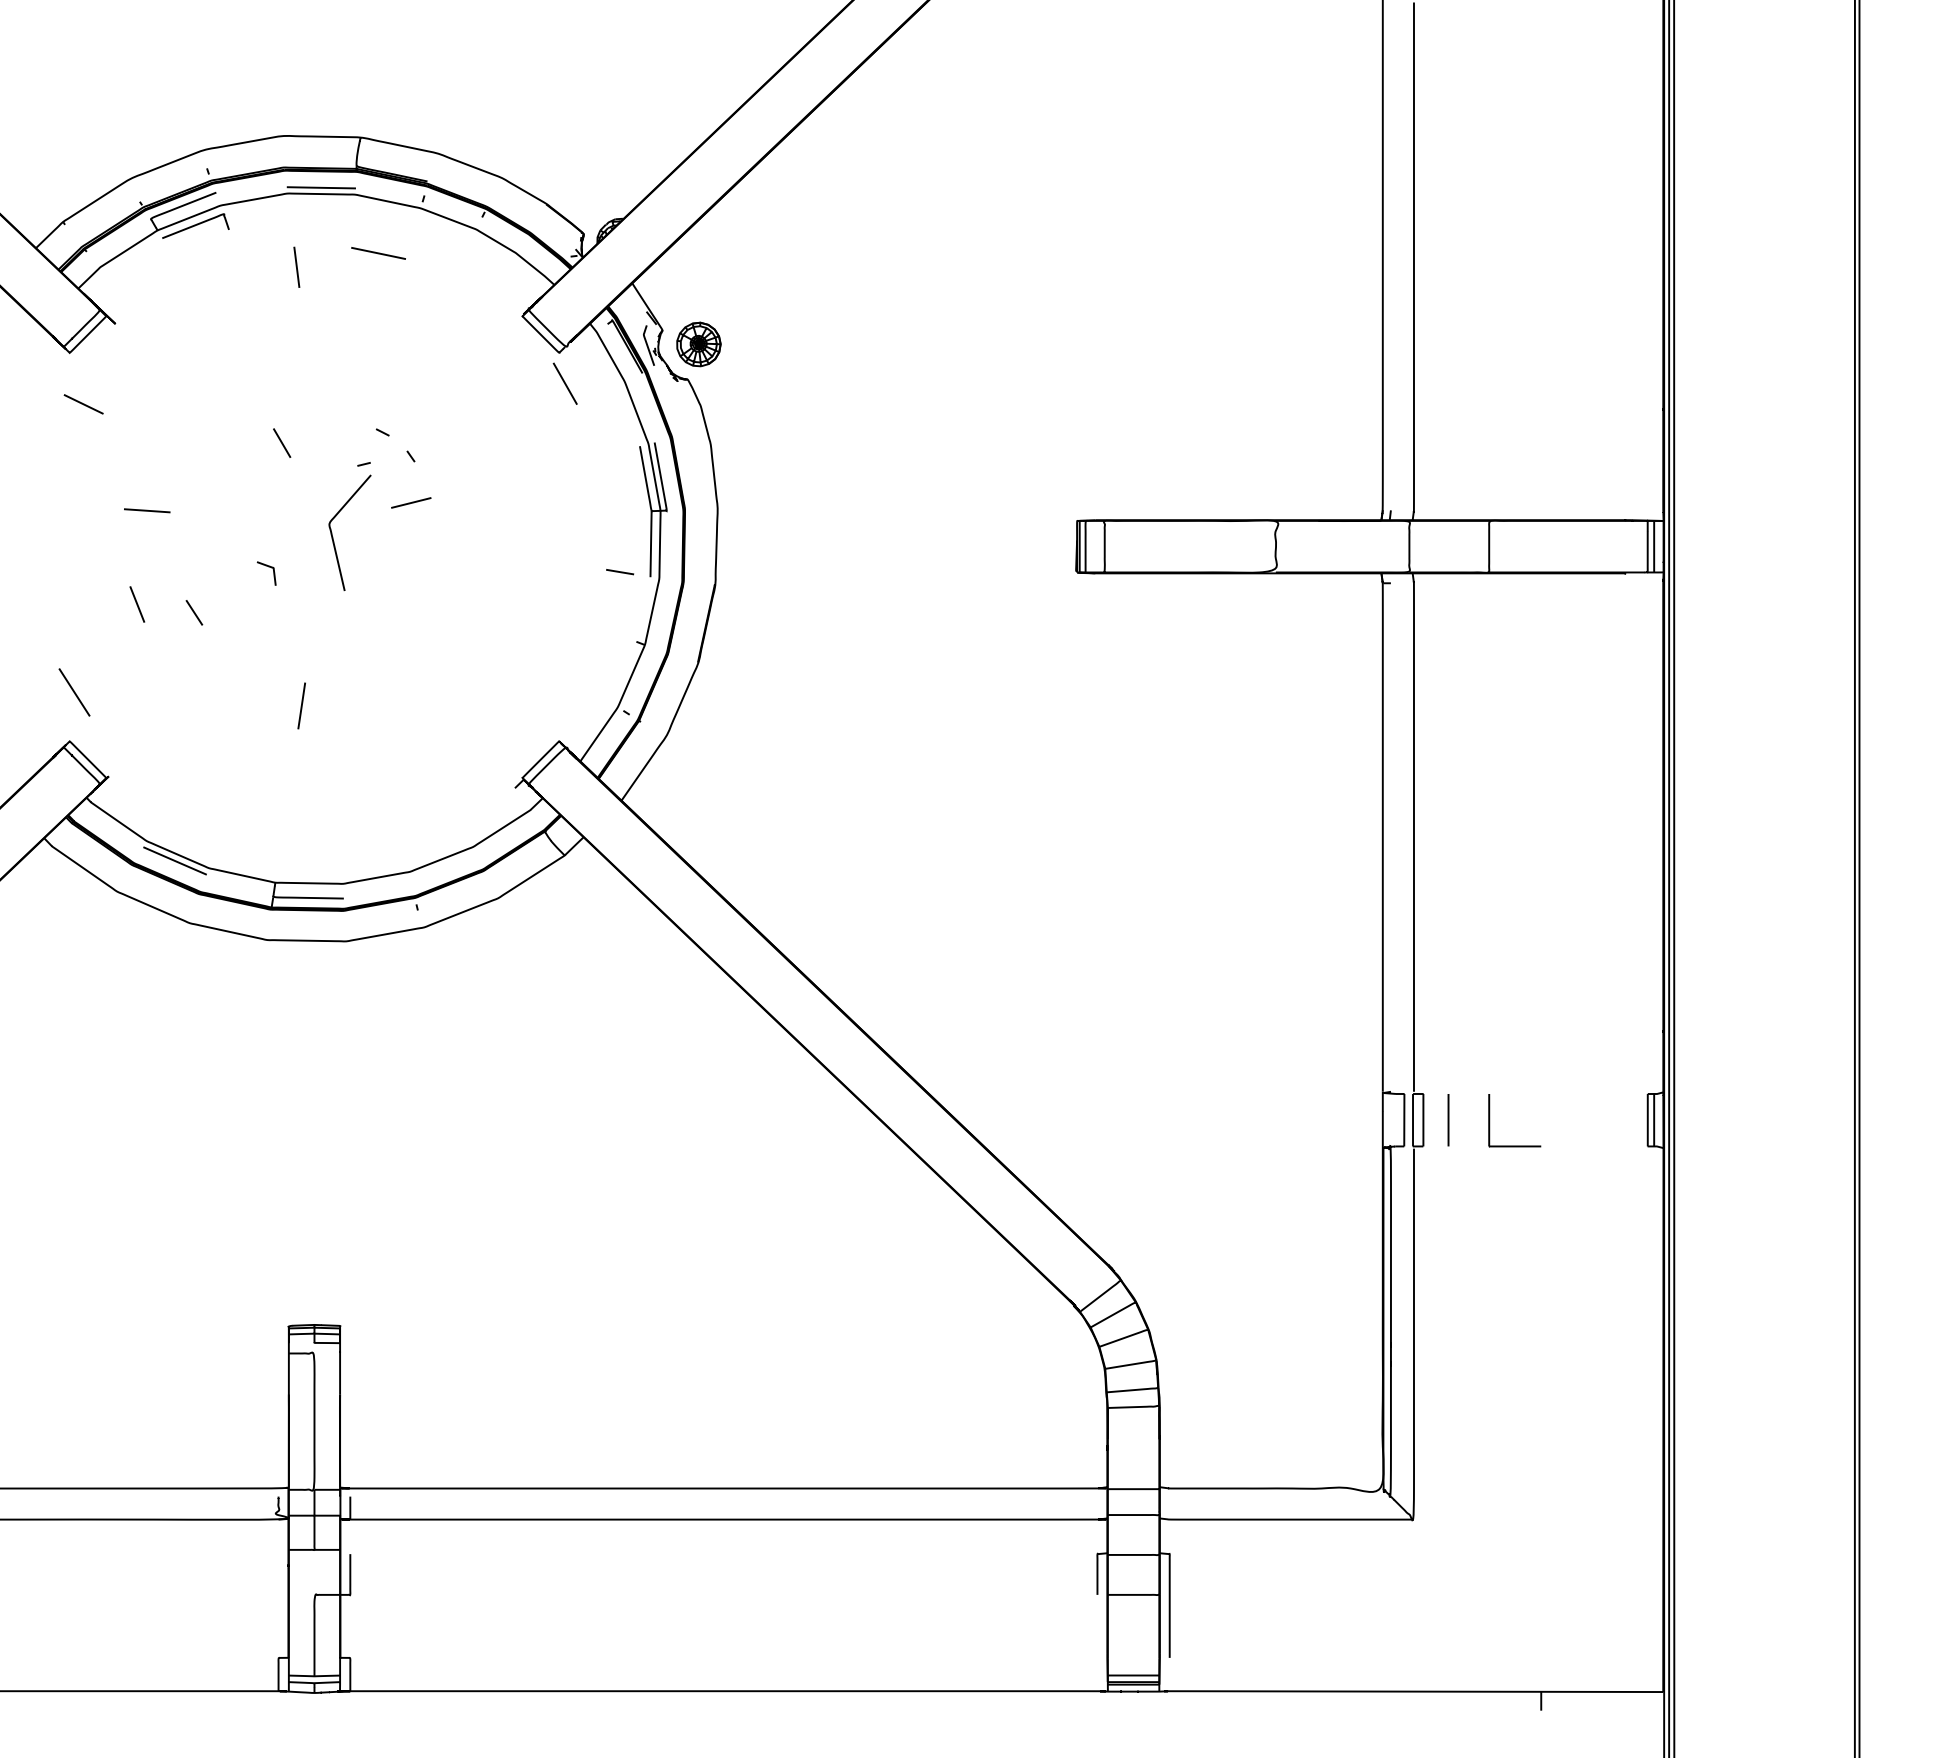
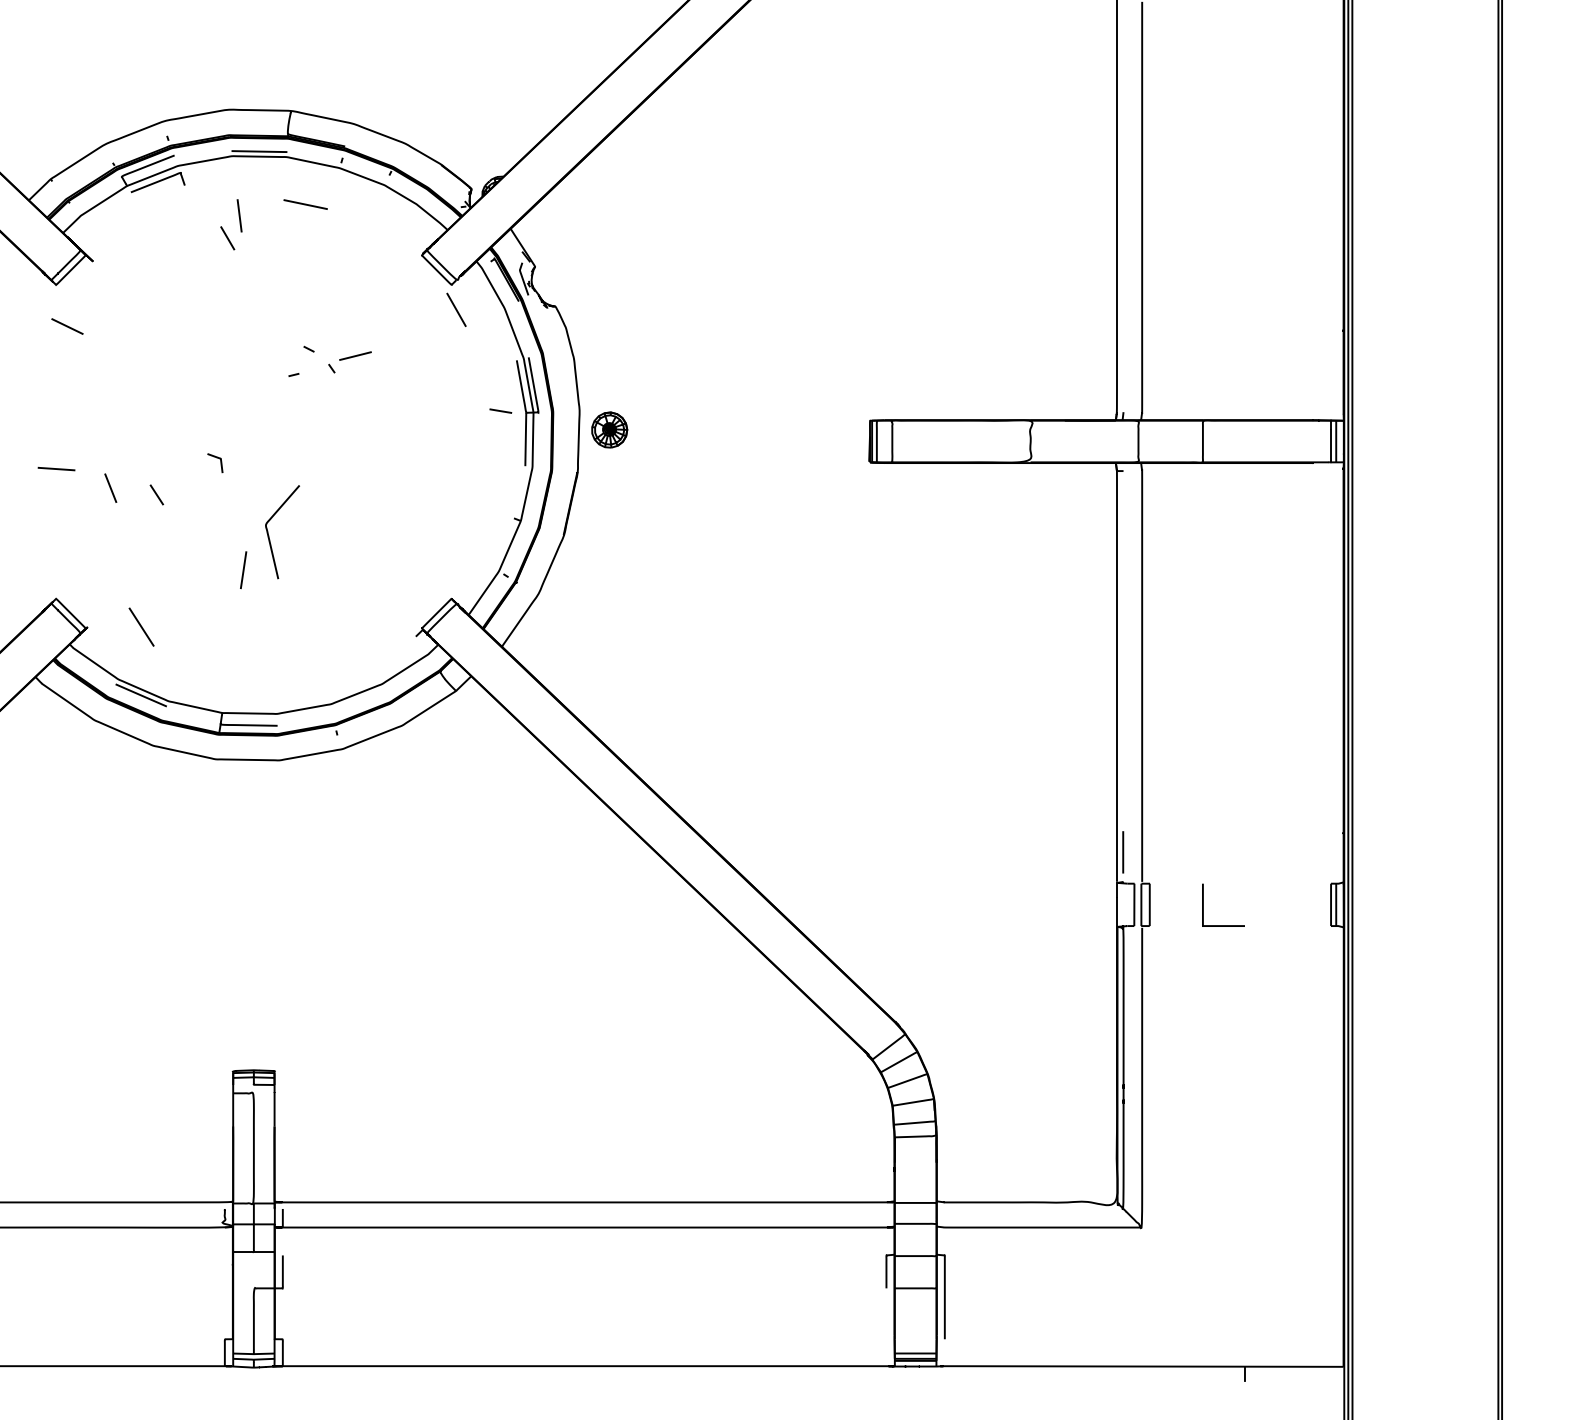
part: (698, 344) -> (609, 430), moved
line: (282, 442) -> (228, 237), moved
line: (411, 502) -> (355, 355), moved
line: (147, 510) -> (56, 468), moved
curve: (333, 537) -> (269, 535), moved
line: (620, 572) -> (501, 411), moved
line: (74, 692) -> (141, 627), moved
line: (1448, 1120) -> (1123, 852), moved

